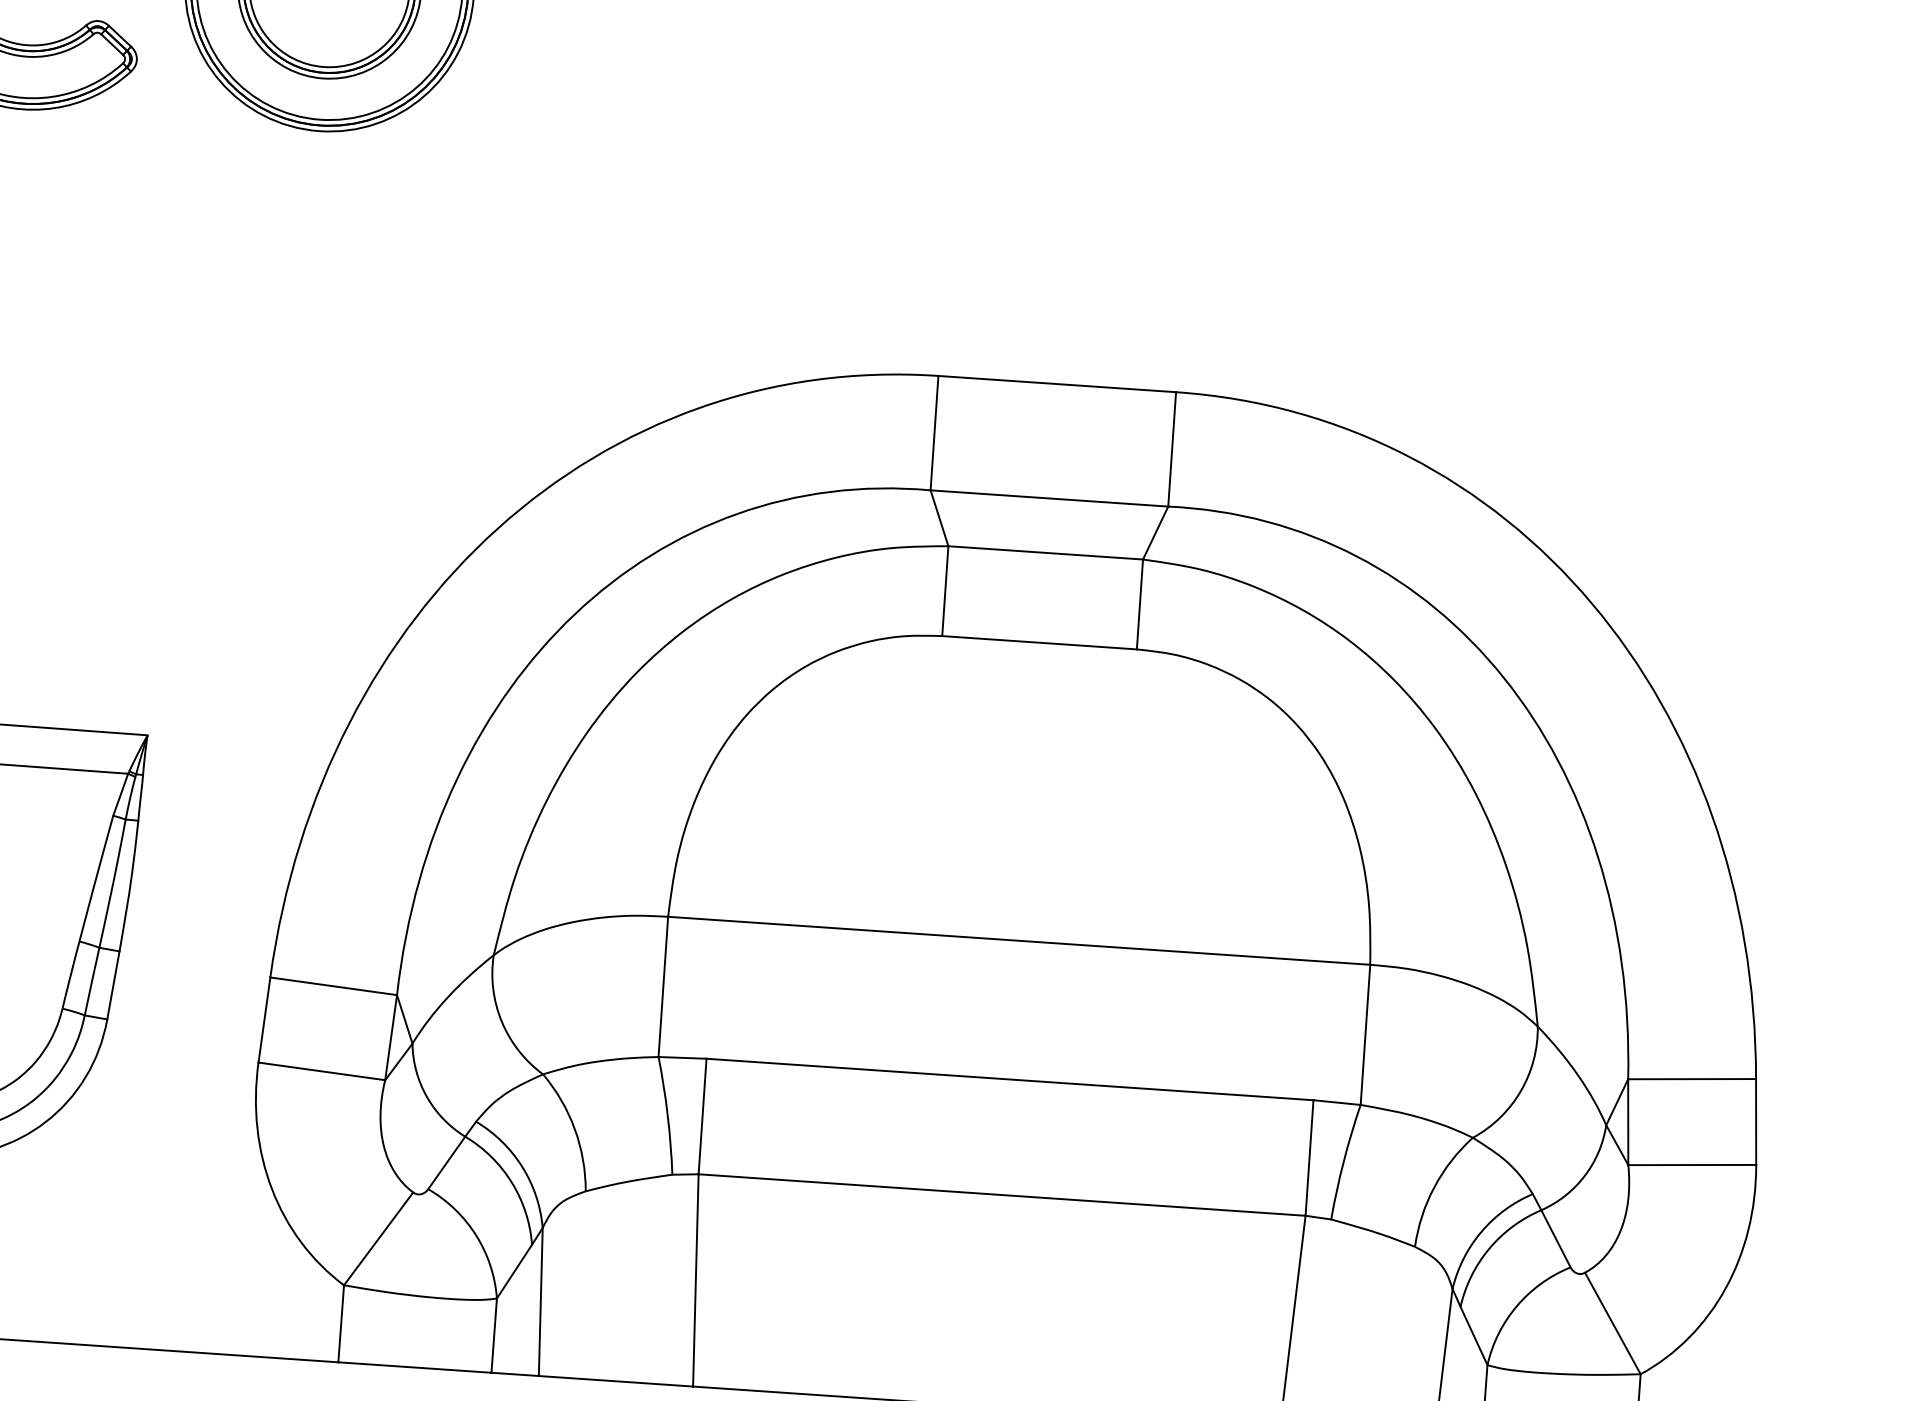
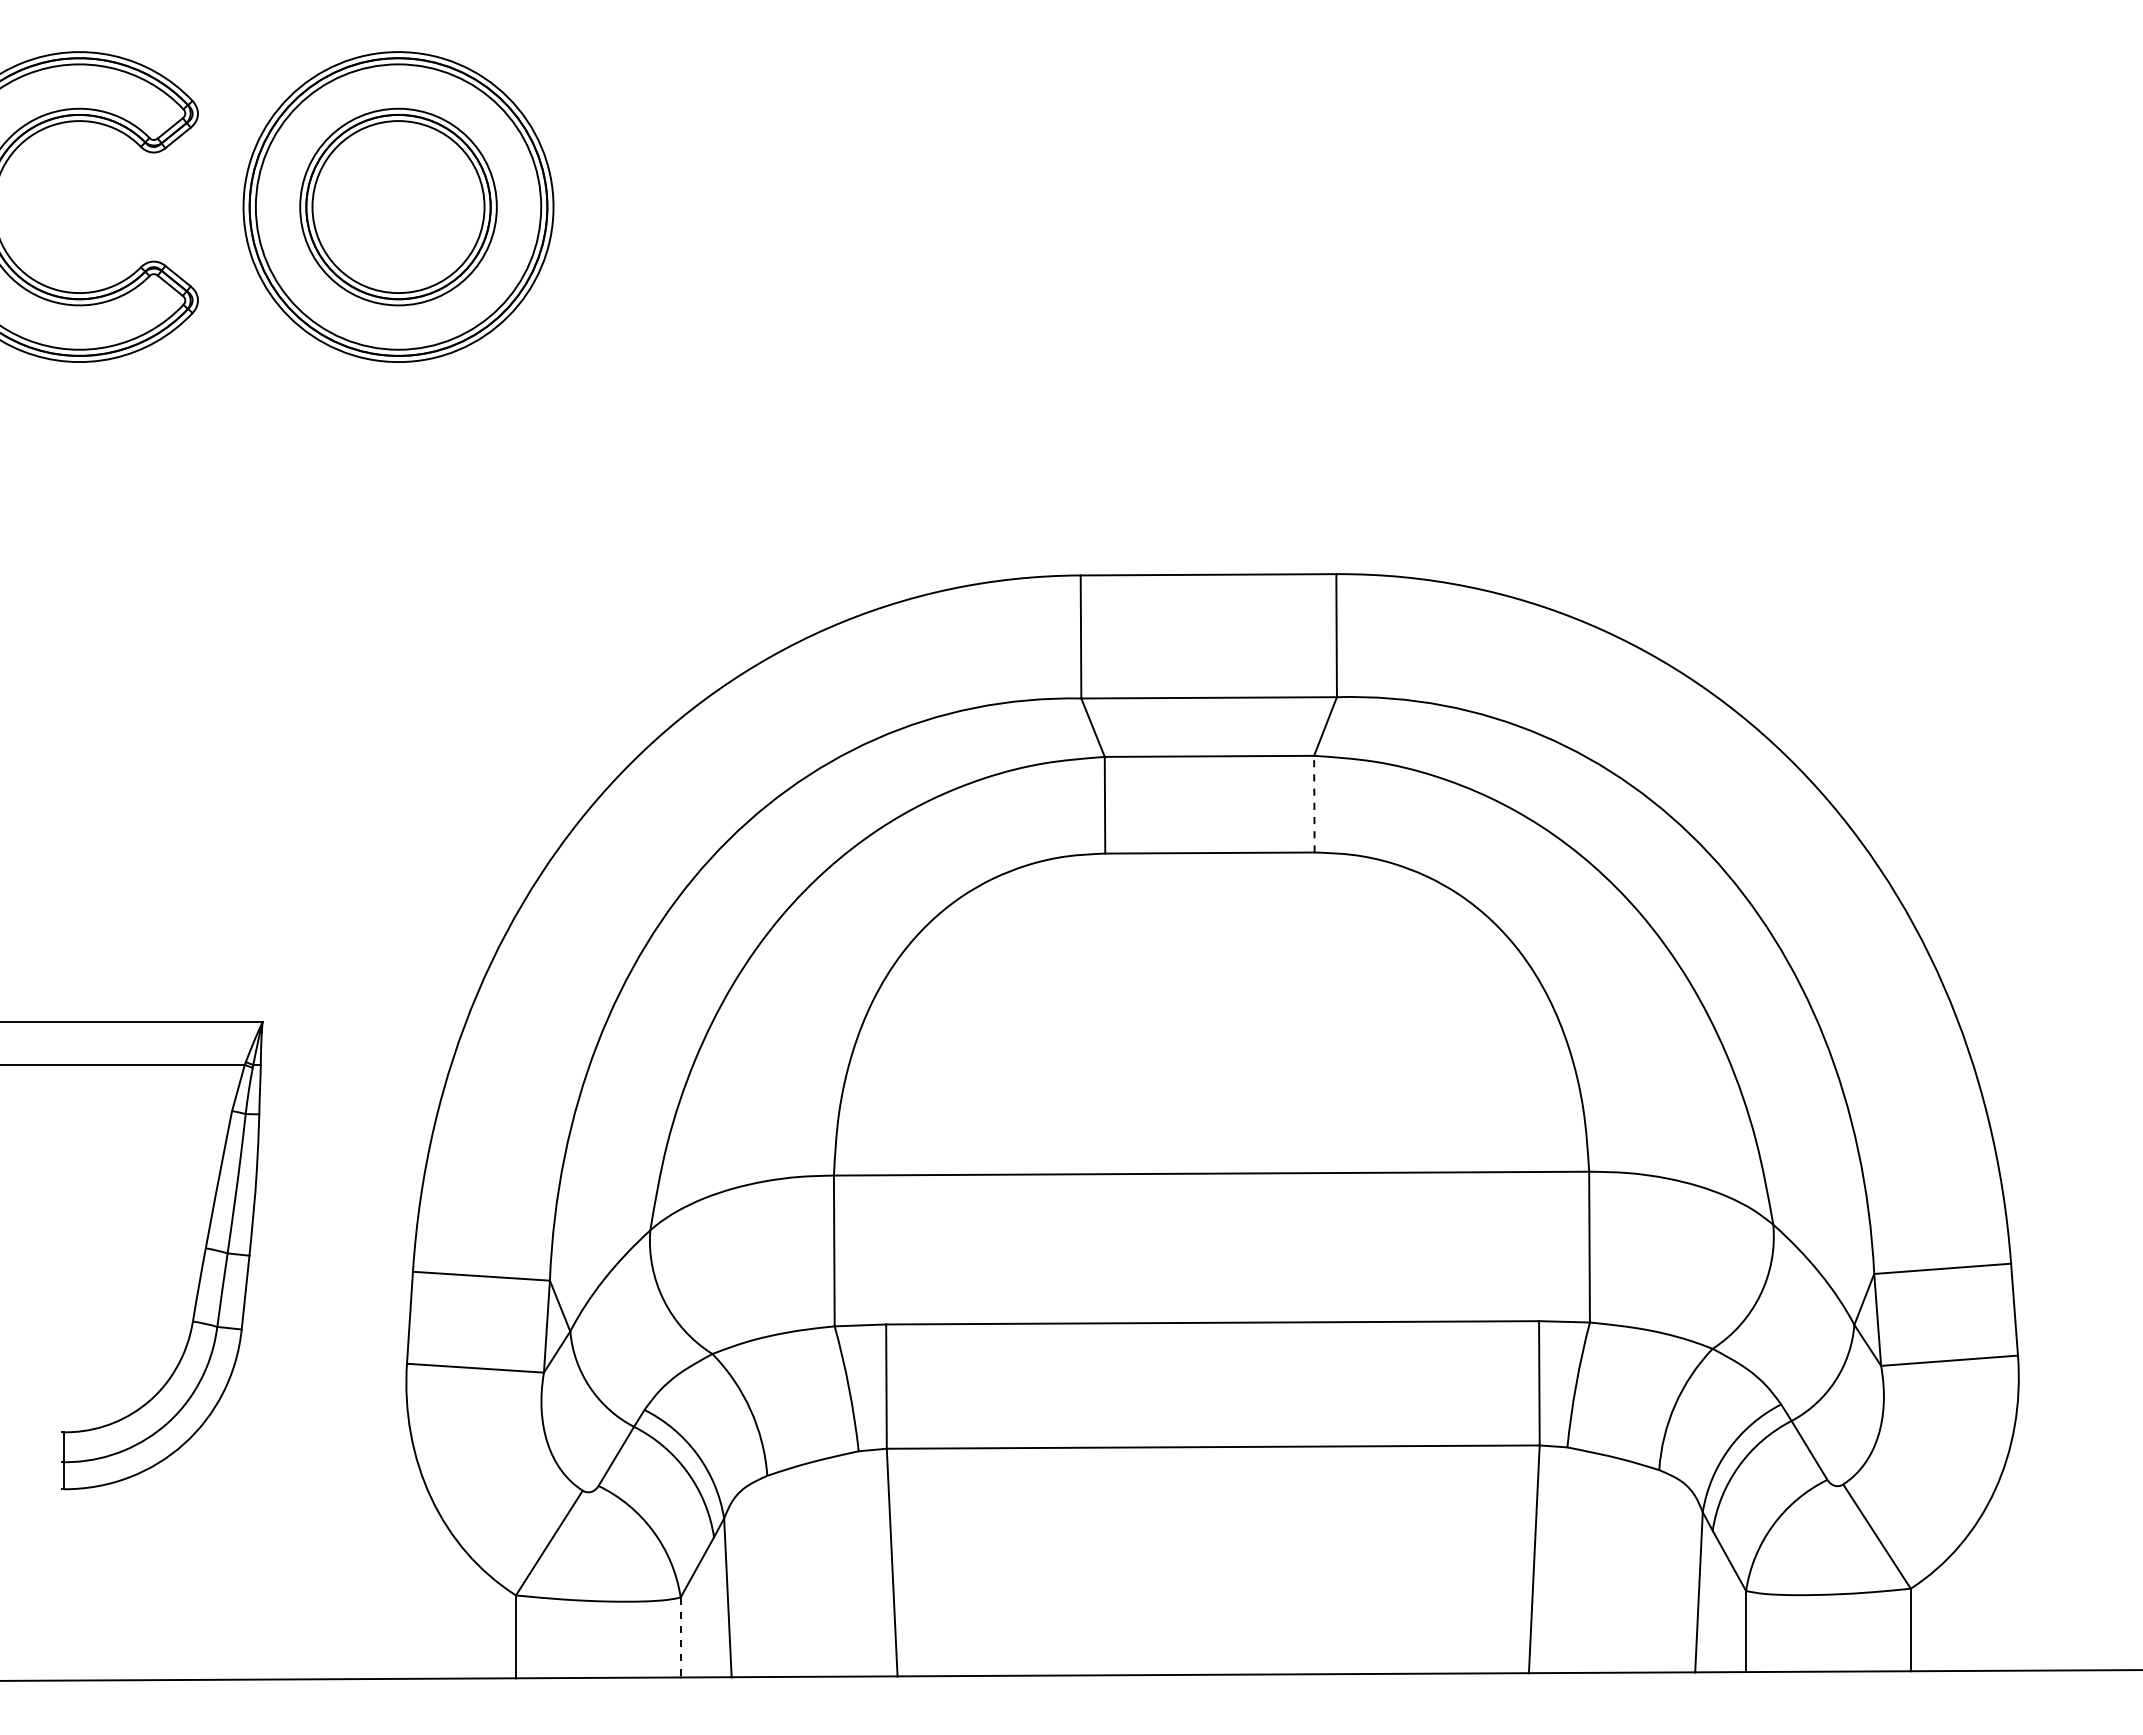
line: (1140, 603) -> (1314, 803), solid -> dashed
line: (494, 1335) -> (680, 1637), solid -> dashed

